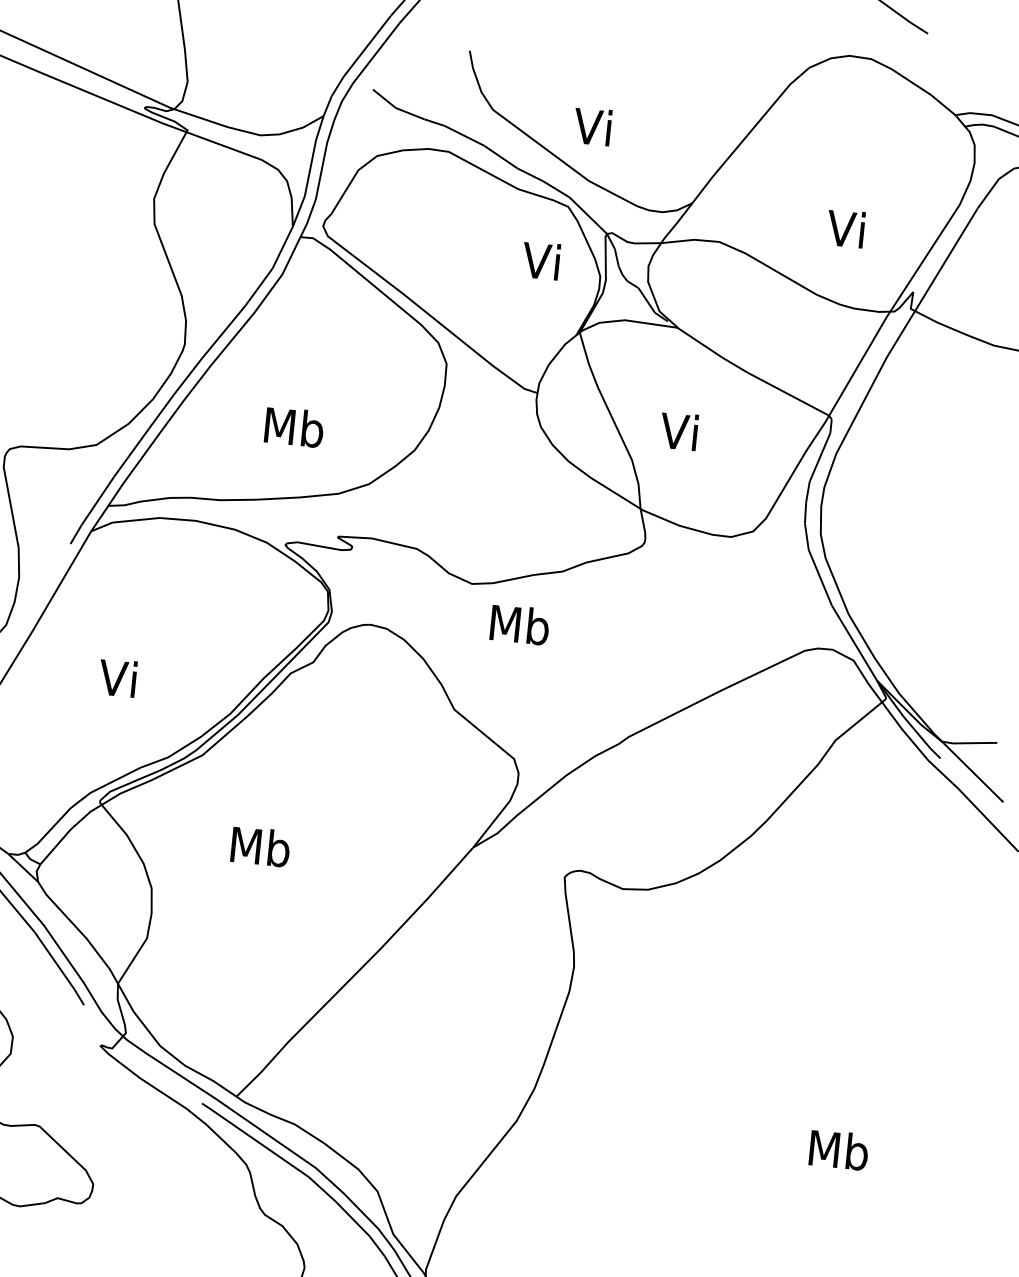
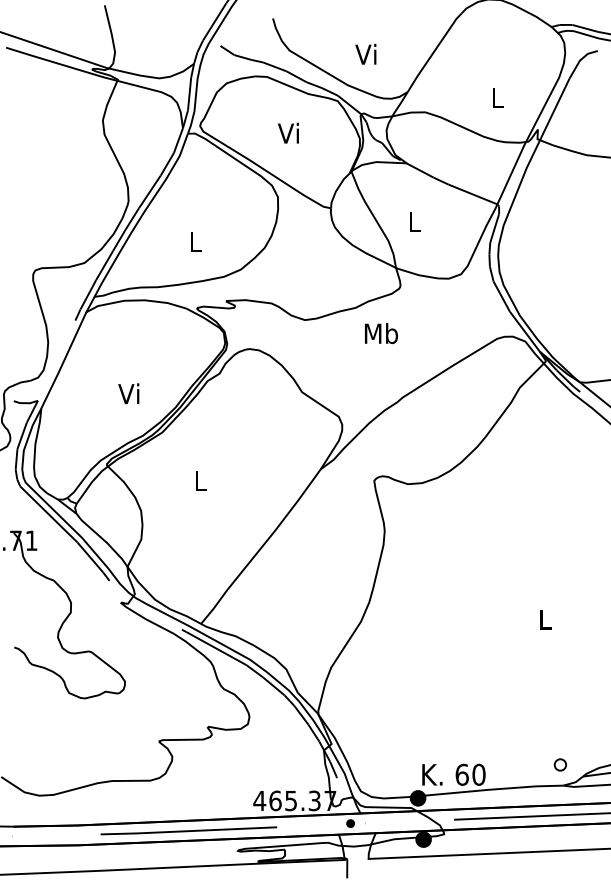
text: (592, 125) -> (365, 53), moved
text: (844, 228) -> (495, 97), Vi -> L
text: (541, 259) -> (288, 132), moved
text: (292, 426) -> (194, 241), Mb -> L
text: (677, 430) -> (412, 221), Vi -> L
text: (520, 624) -> (381, 333), moved
text: (117, 677) -> (128, 393), moved
text: (260, 845) -> (200, 480), Mb -> L
text: (837, 1149) -> (544, 619), Mb -> L

